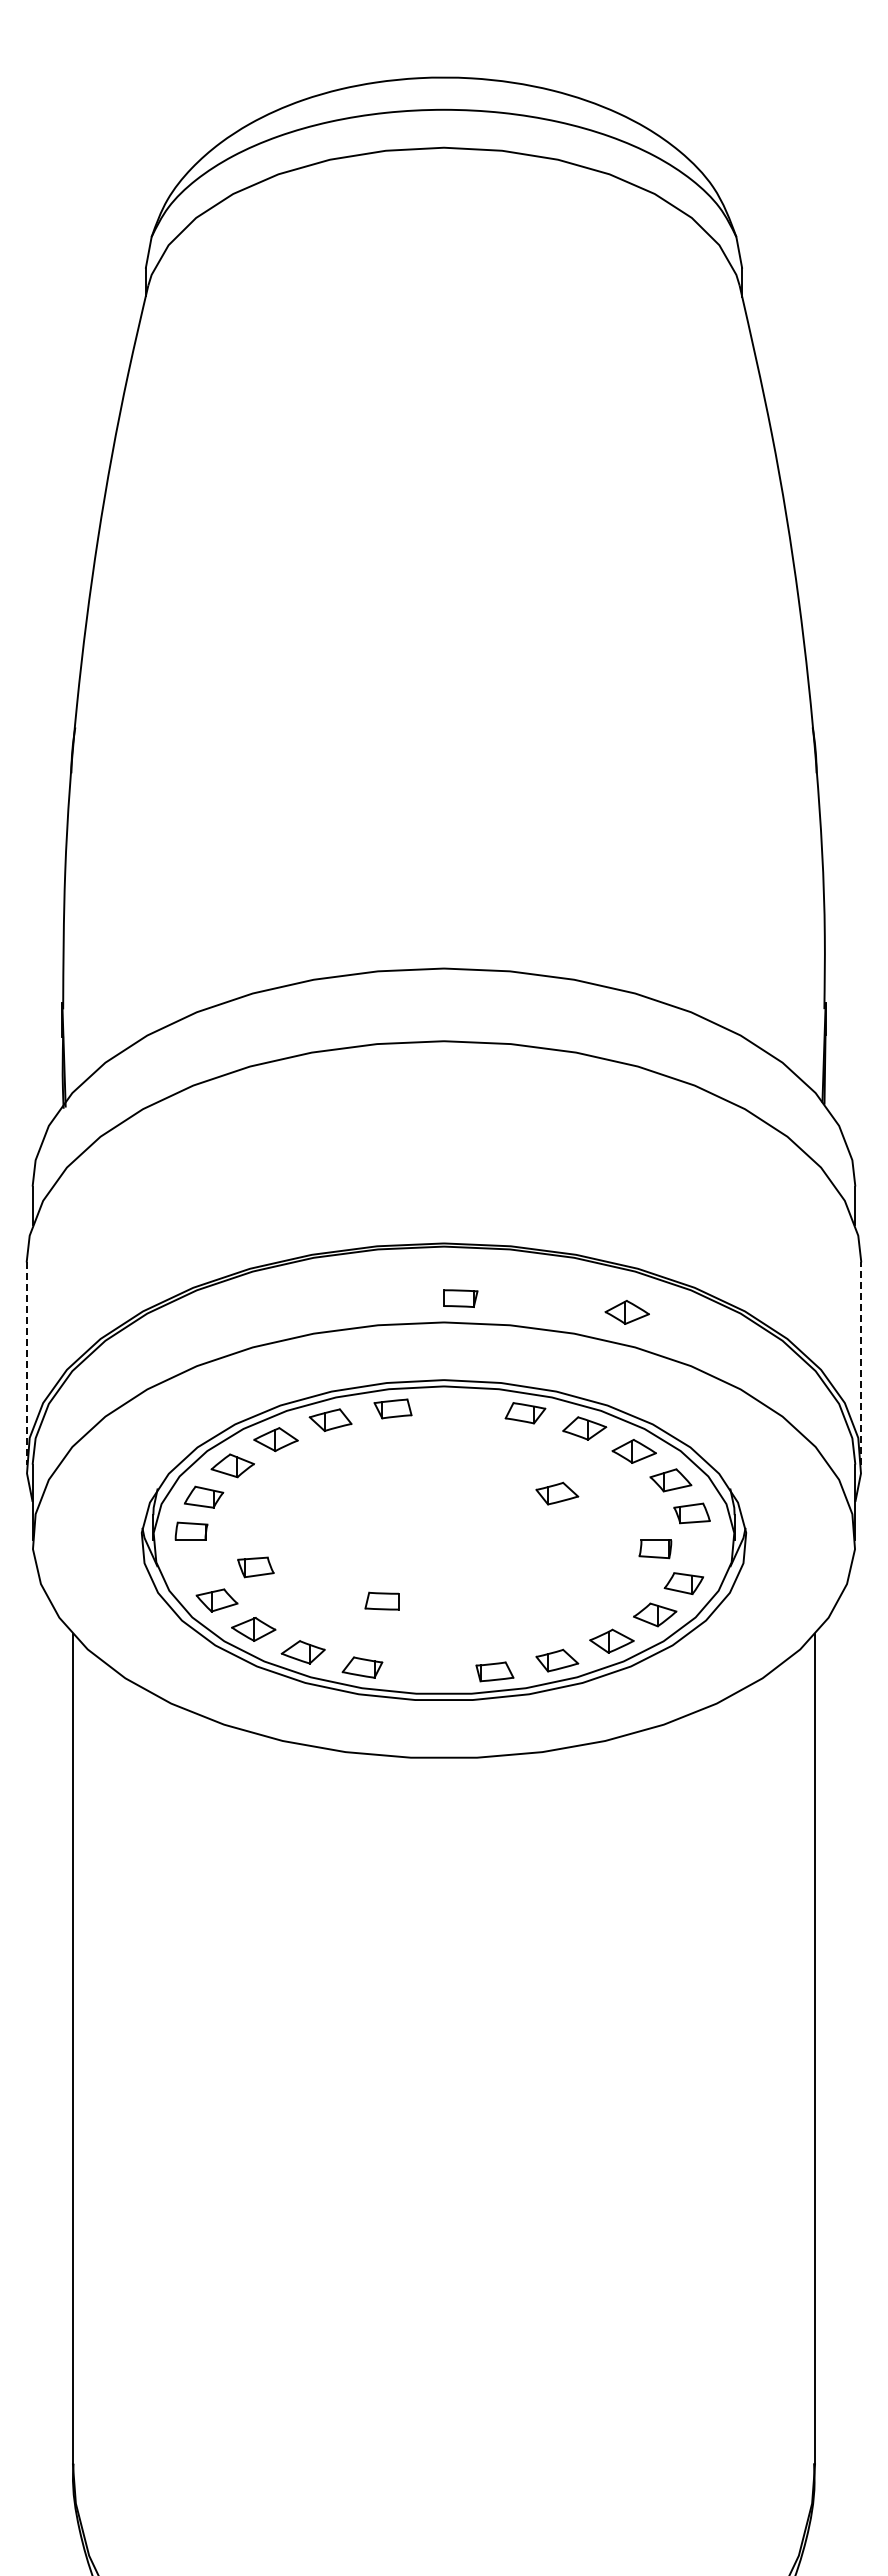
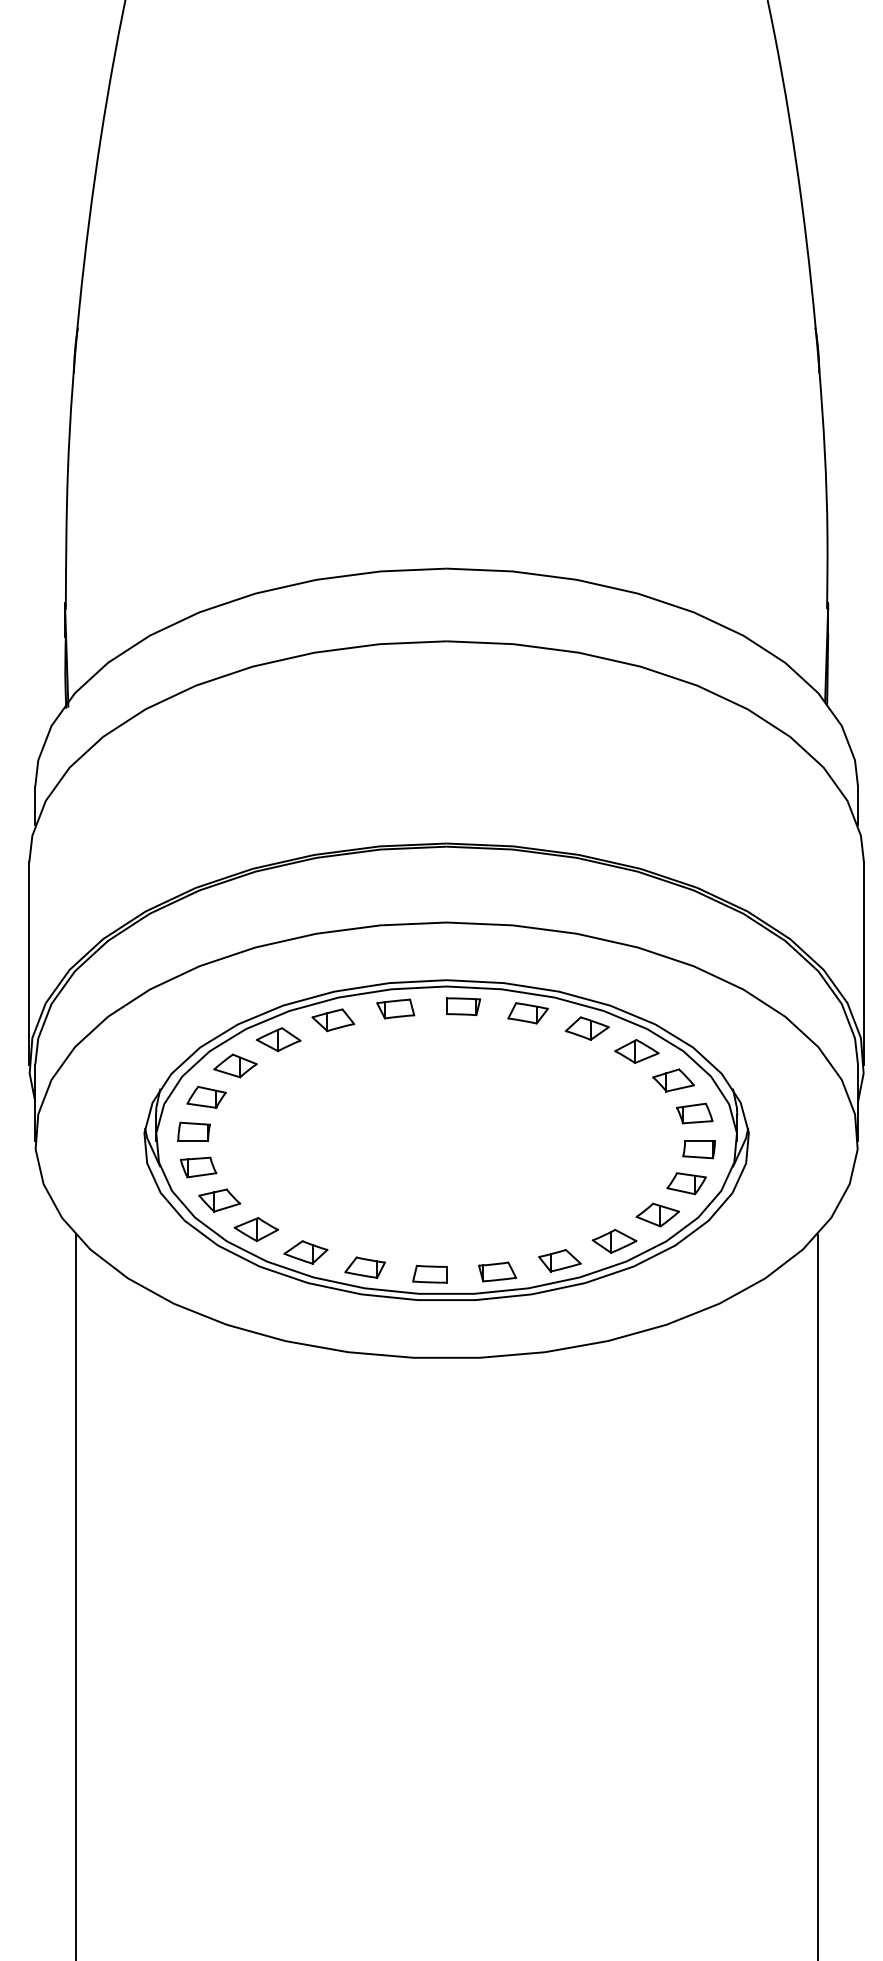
part: (460, 1298) -> (463, 1006), moved
part: (626, 1312) -> (629, 912), removed
line: (861, 1362) -> (864, 962), dashed -> solid
line: (26, 1363) -> (29, 963), dashed -> solid
part: (557, 1493) -> (560, 1093), removed
part: (655, 1549) -> (699, 1149), moved
part: (255, 1567) -> (198, 1167), moved
part: (381, 1600) -> (429, 1273), moved

